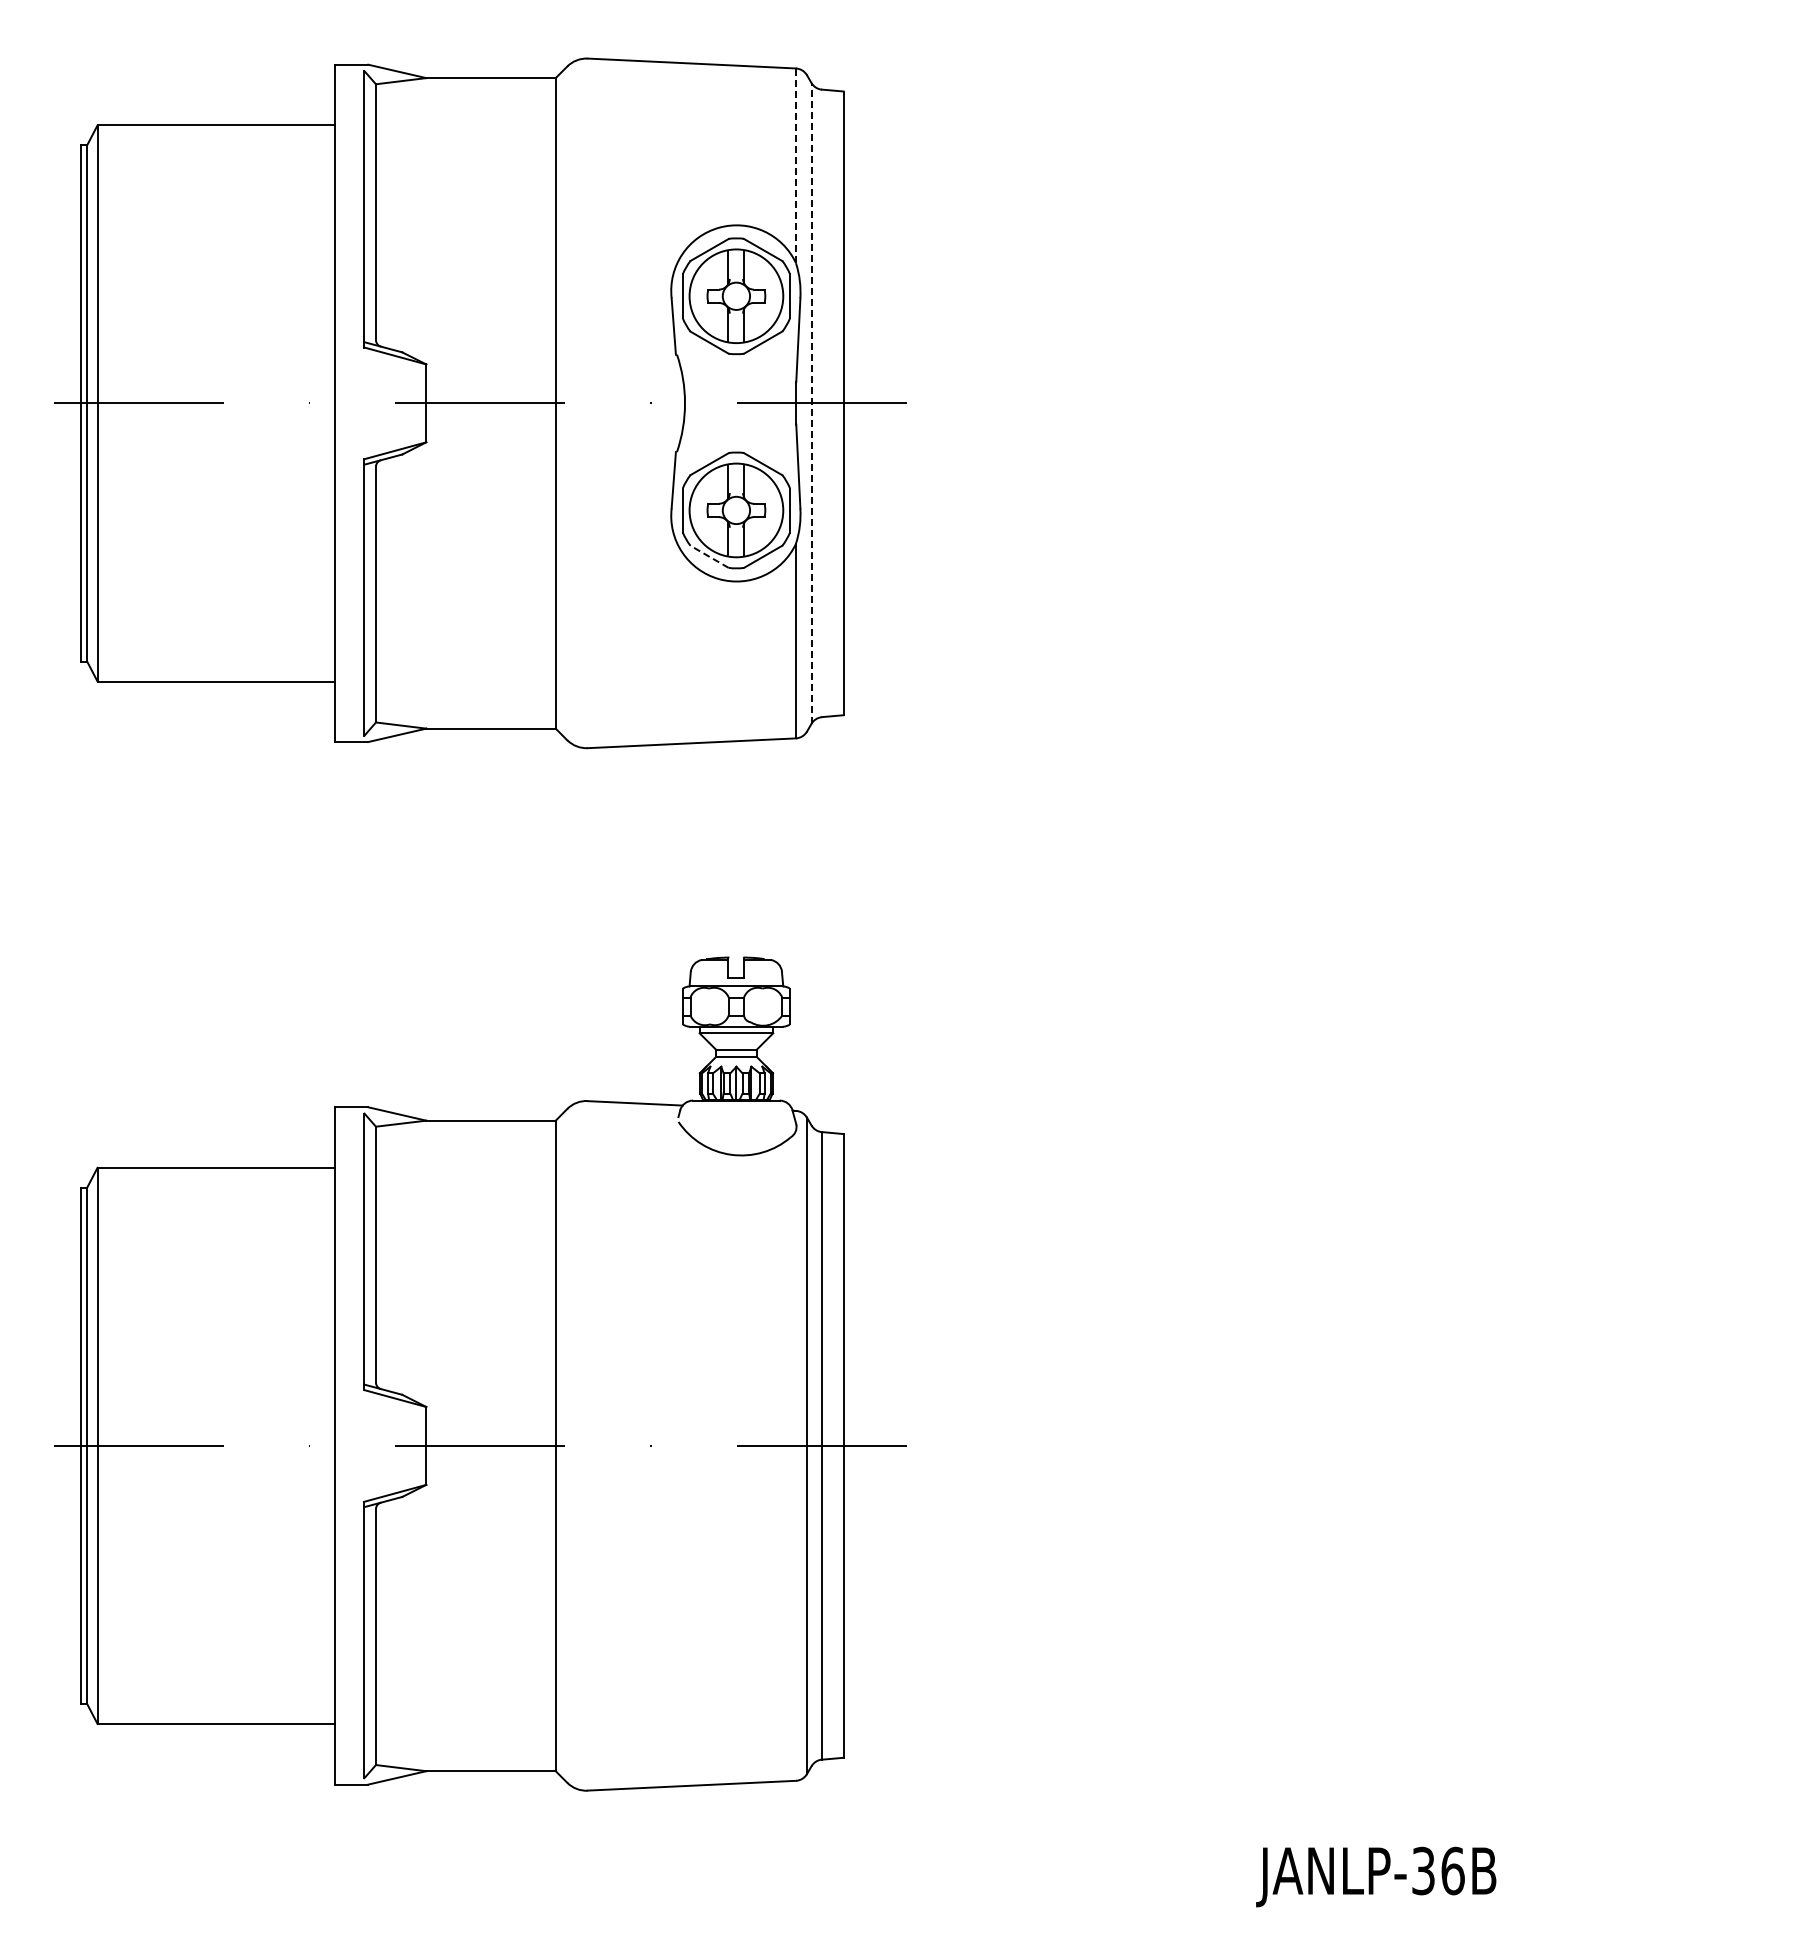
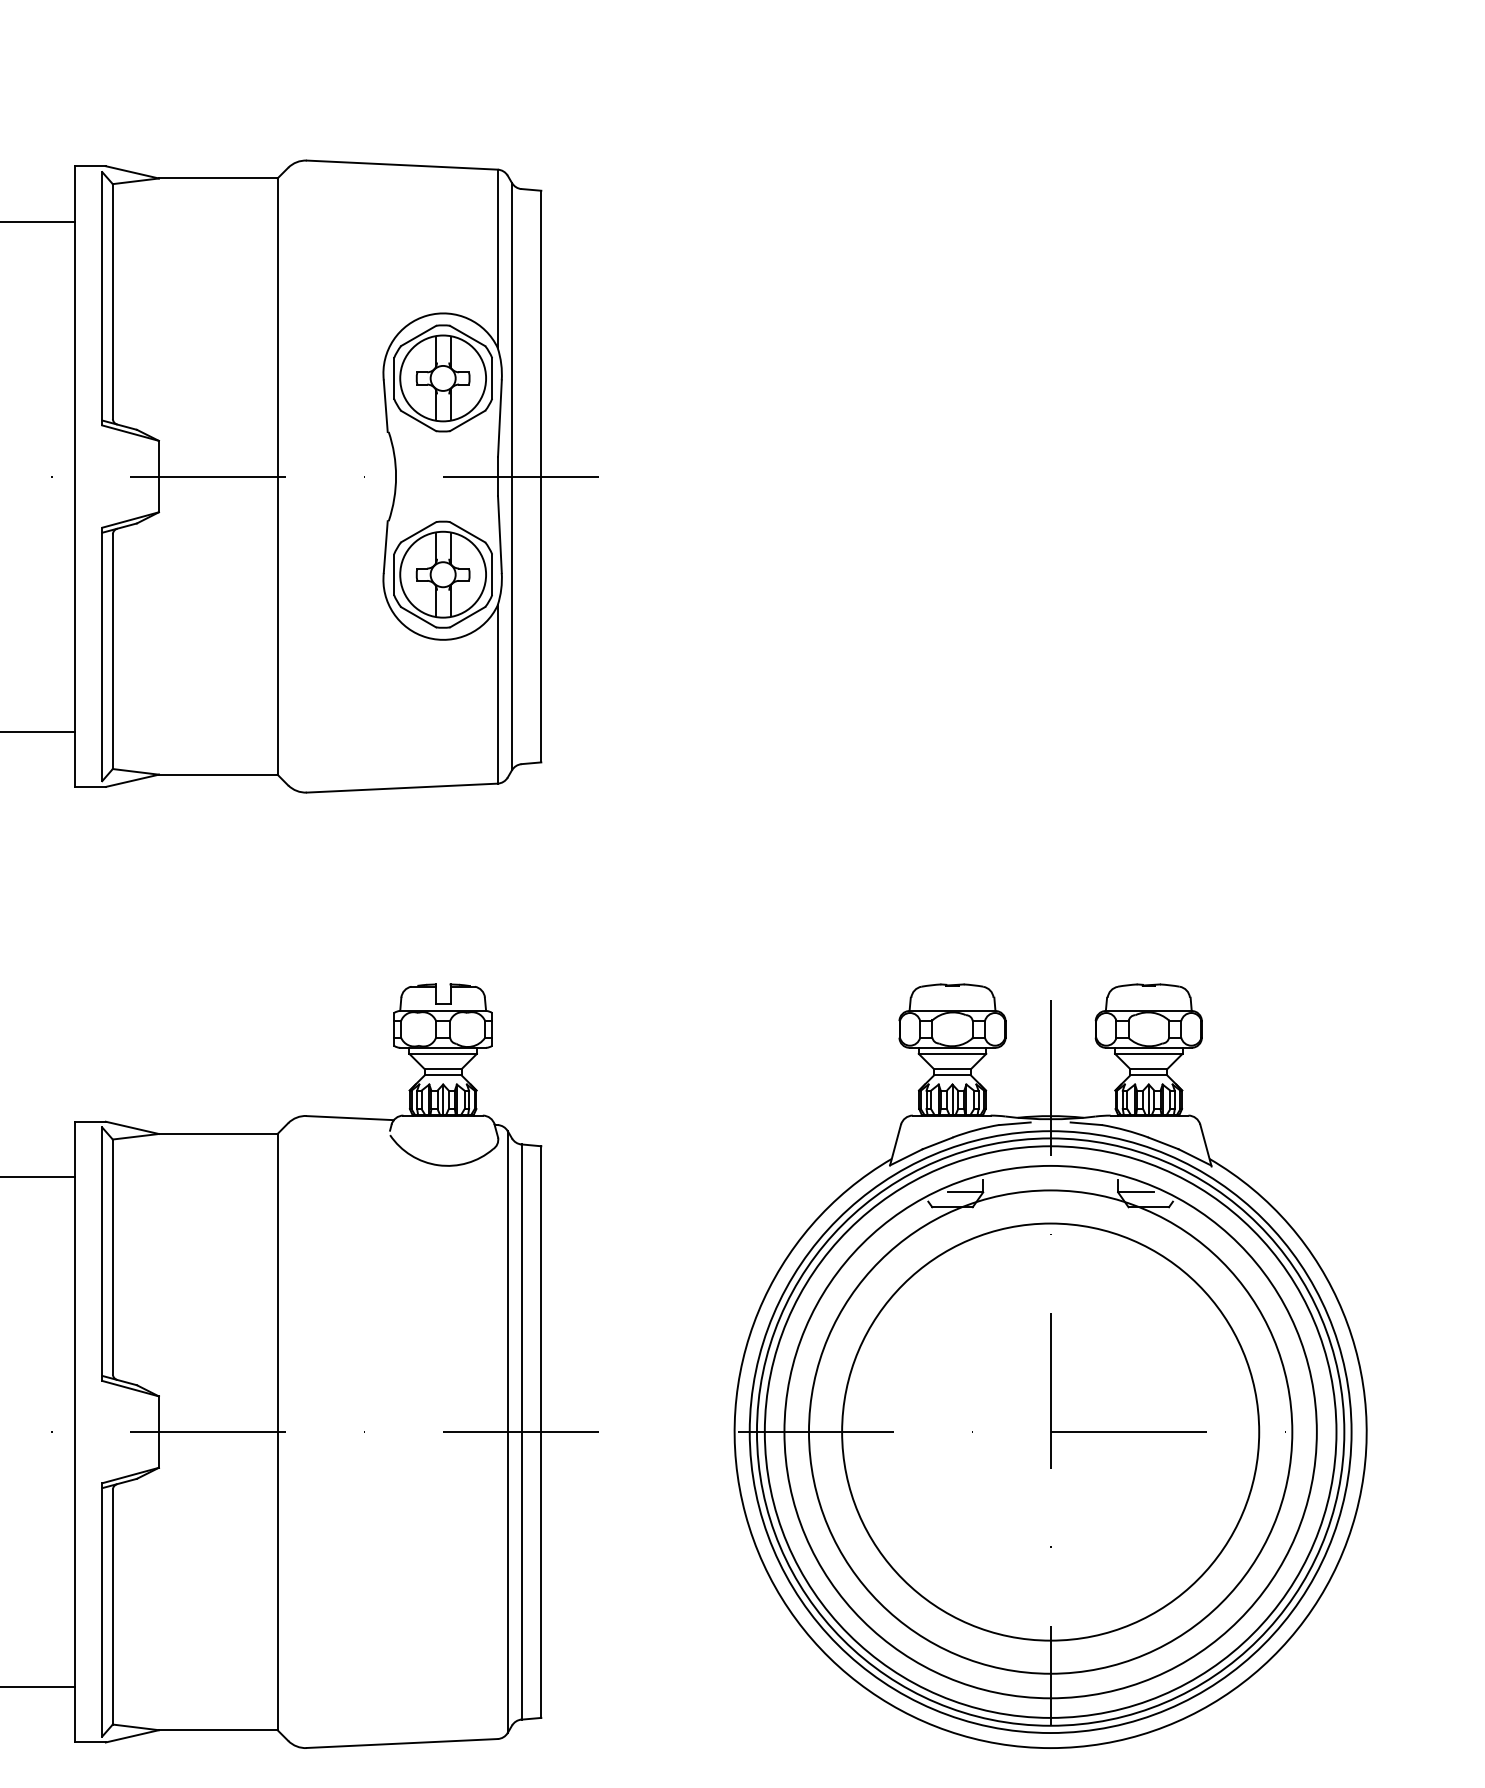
line: (796, 165) -> (498, 258), dashed -> solid
line: (811, 402) -> (511, 475), dashed -> solid
line: (709, 556) -> (418, 616), dashed -> solid
part: (1398, 1373) -> (1049, 1365), added

